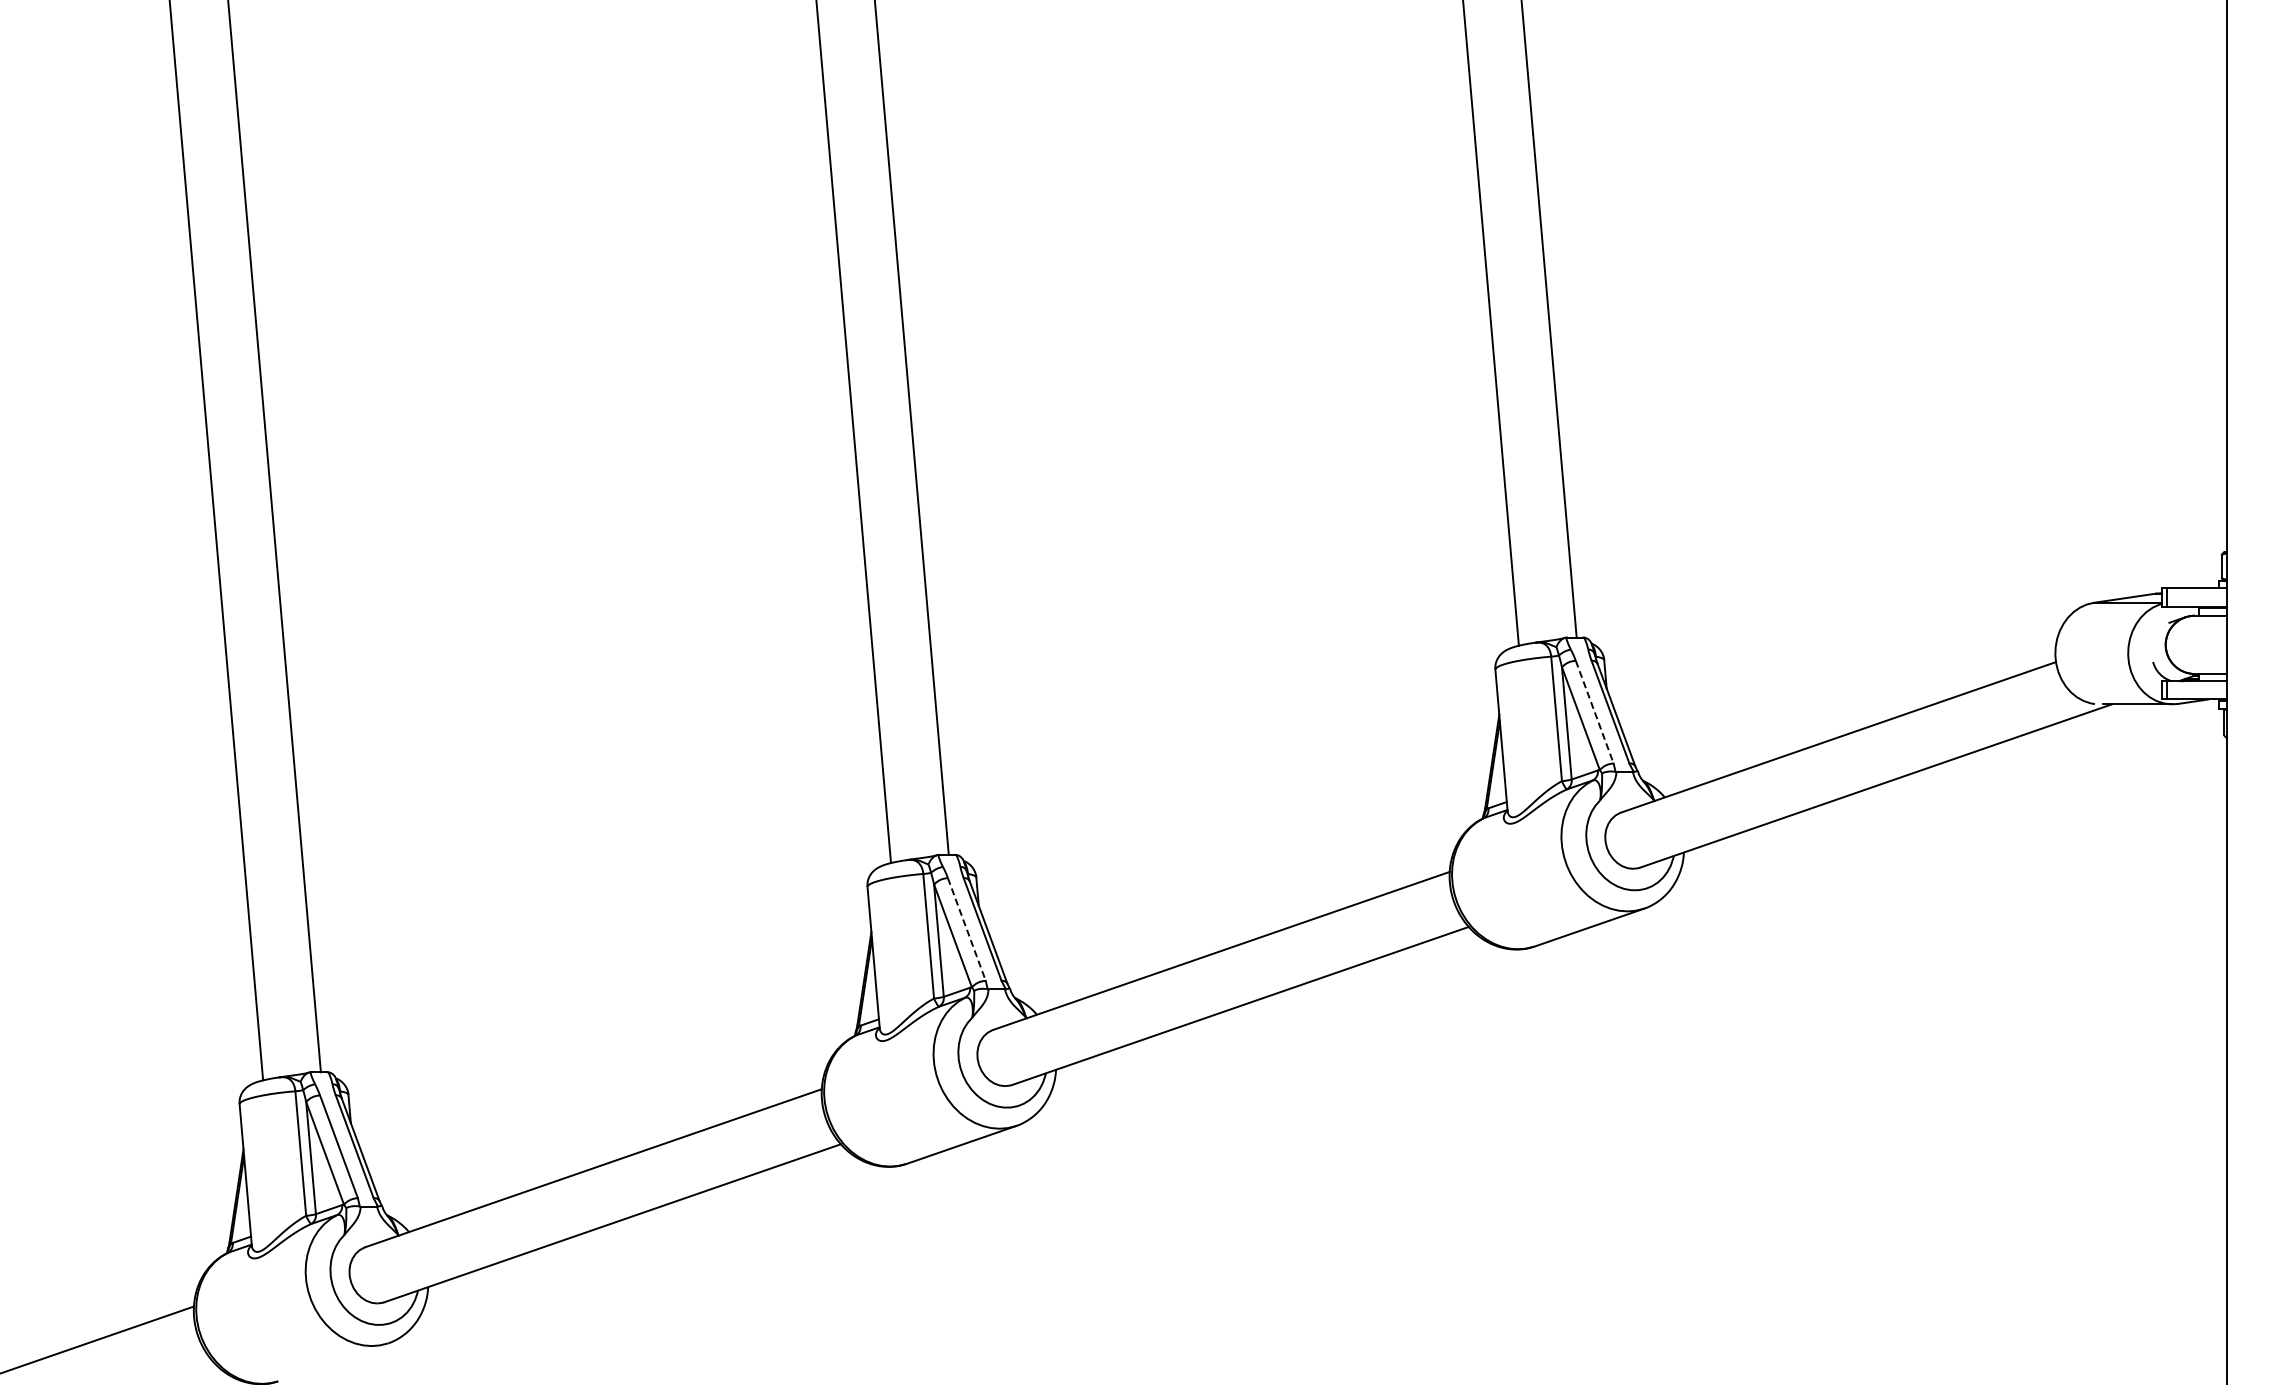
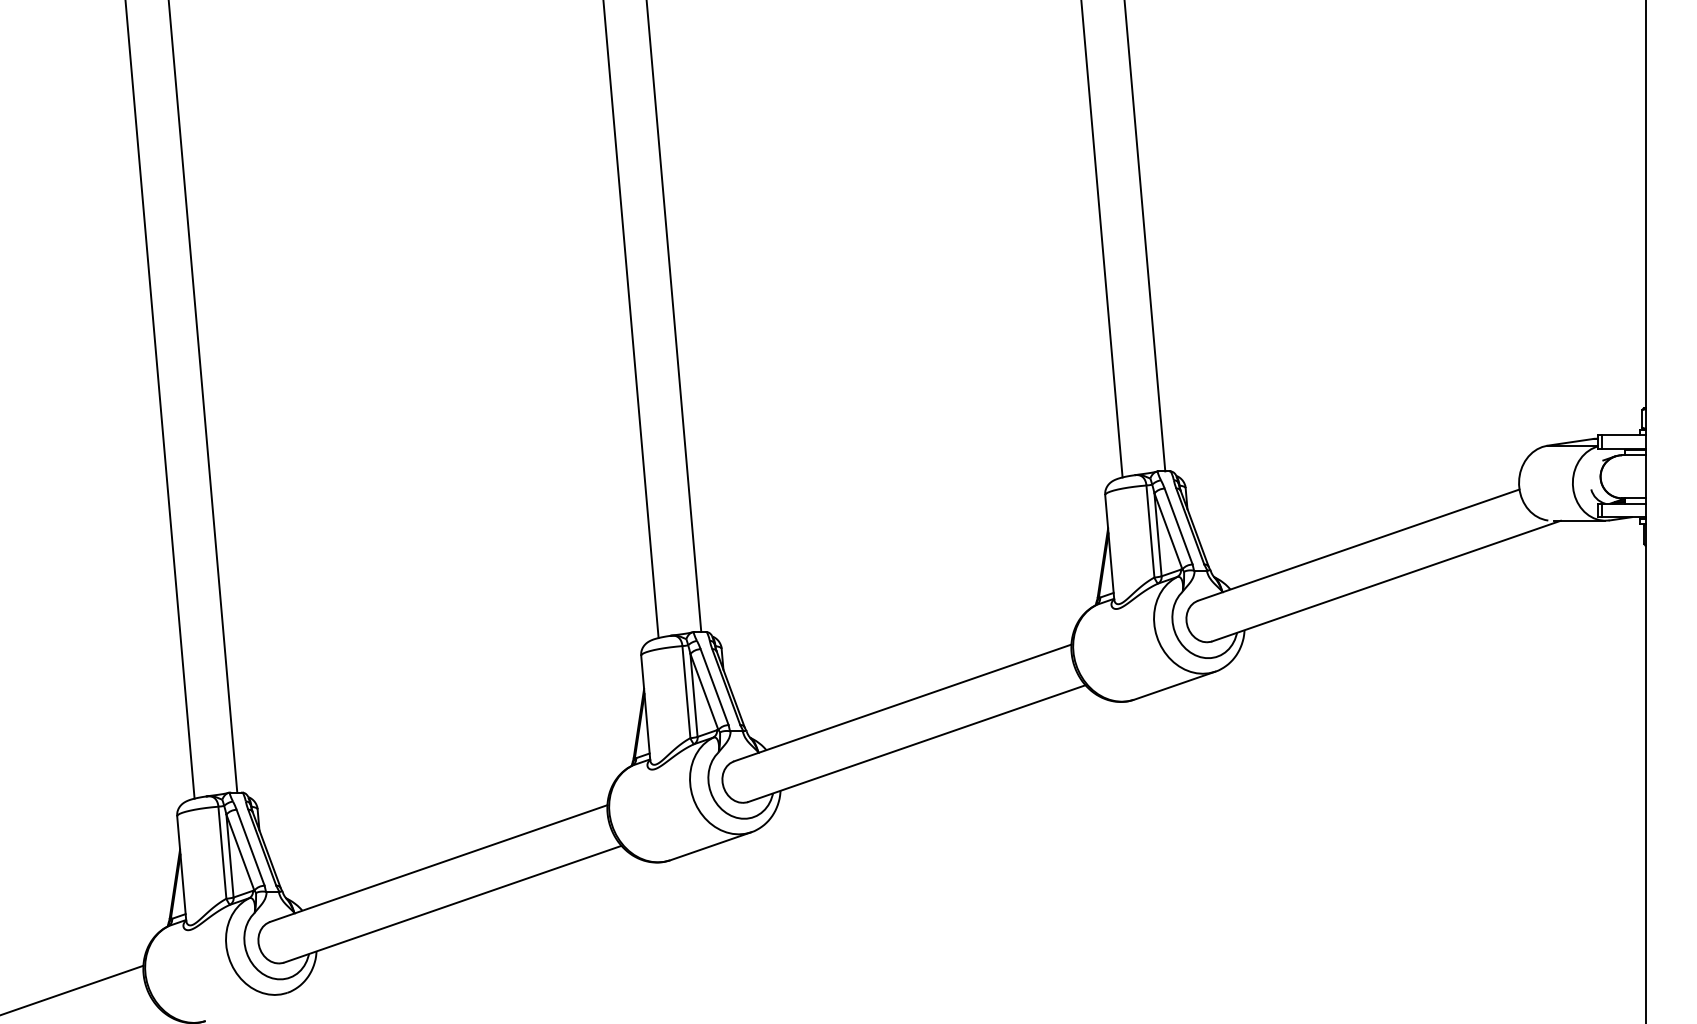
line: (1594, 712) -> (1178, 526), dashed -> solid
line: (966, 929) -> (714, 687), dashed -> solid

